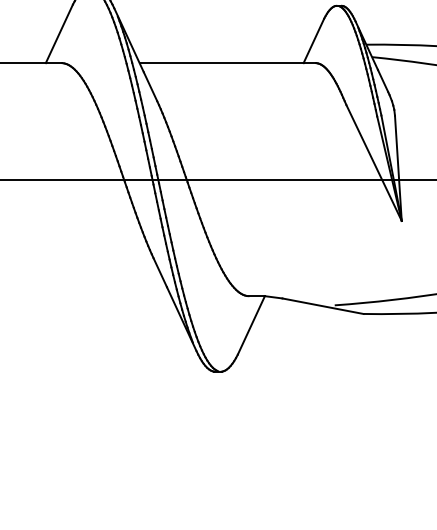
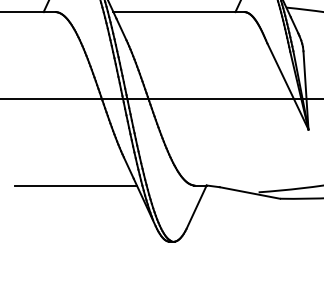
line: (89, 296) -> (76, 185), added

